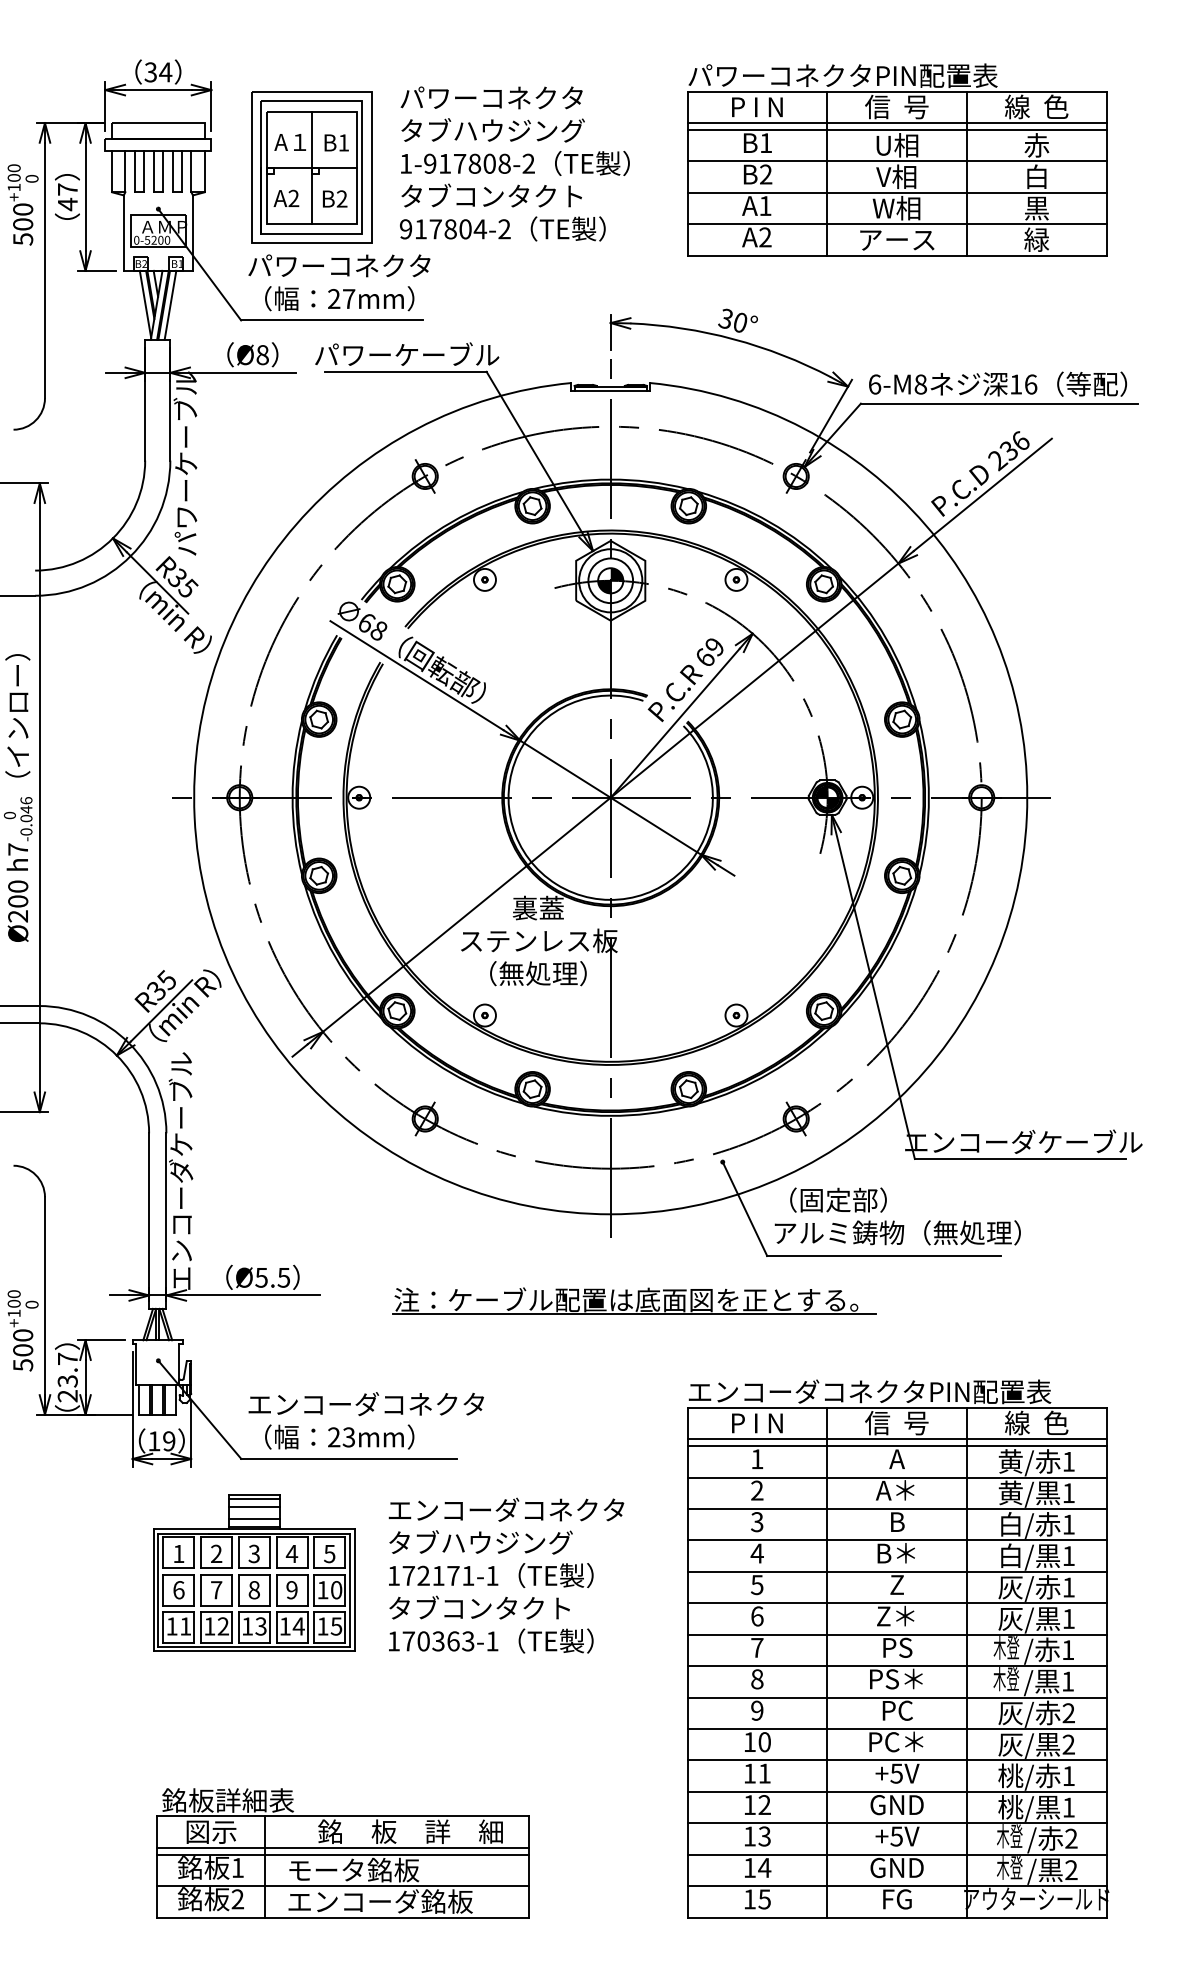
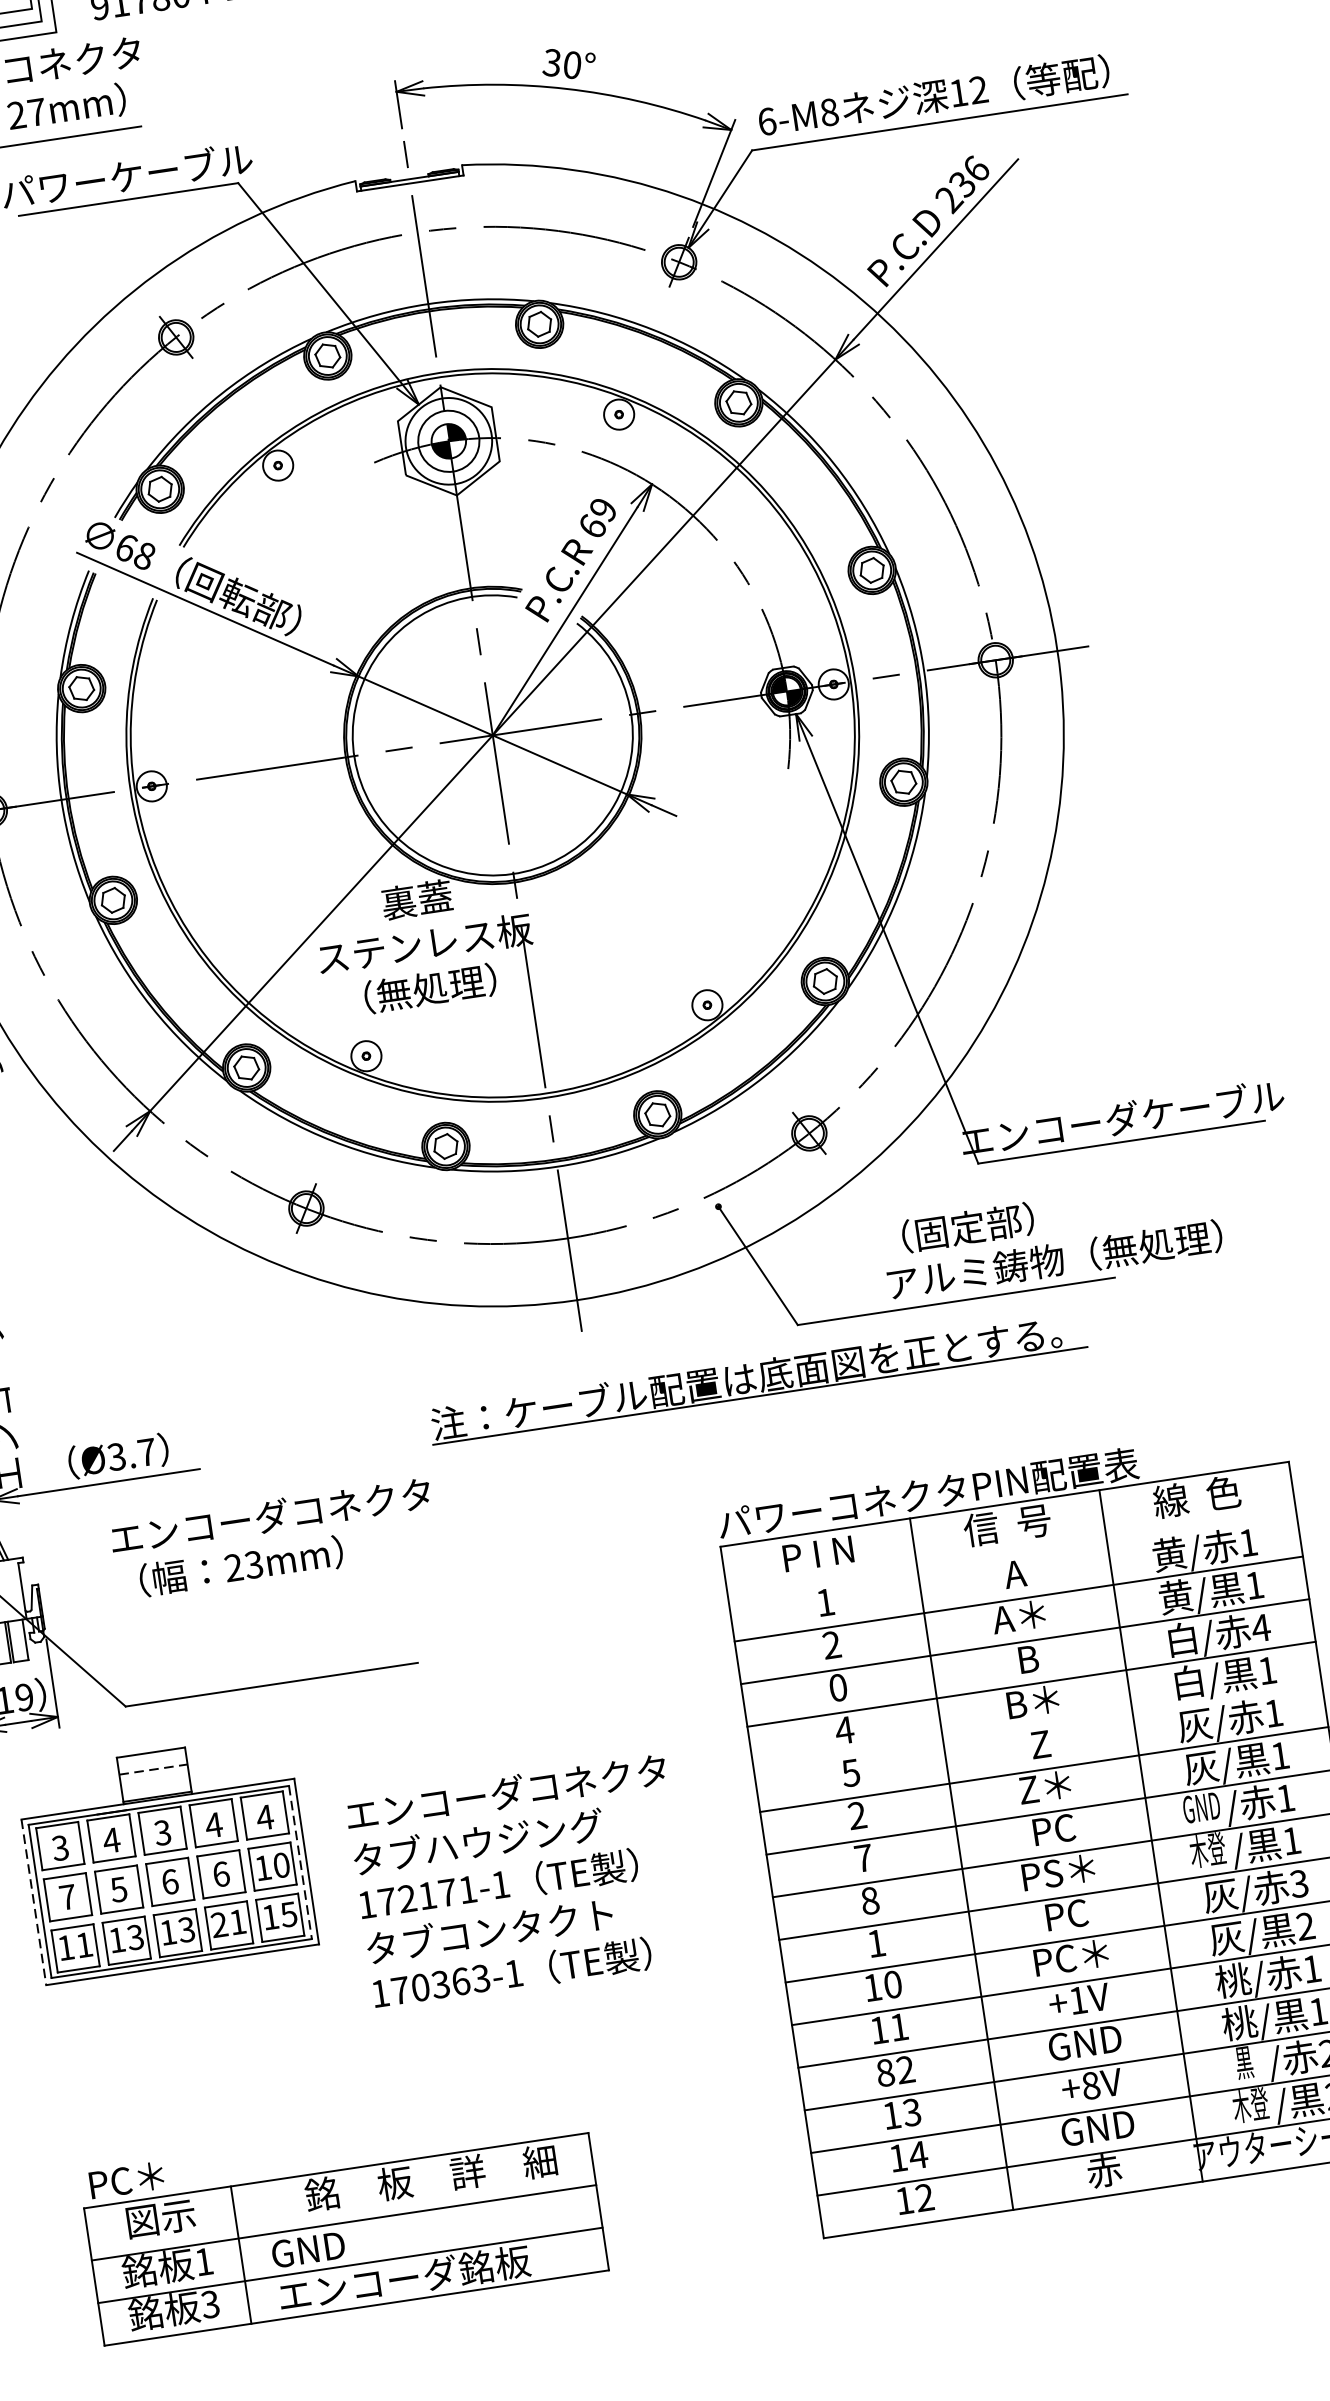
text: (1030, 384) -> (978, 90), 16 -> 12
text: (897, 1216) -> (1051, 1237), moved
text: (273, 1277) -> (132, 1454), Ø5.5 -> Ø3.7
part: (634, 1300) -> (757, 1377), moved
text: (869, 1391) -> (963, 1487), エンコーダコネクタPIN配置表 -> パワーコネクタPIN配置表
text: (365, 1420) -> (272, 1538), moved
line: (896, 1439) -> (1010, 1547), removed
line: (896, 1446) -> (1011, 1557), removed
line: (254, 1498) -> (151, 1757), removed
line: (254, 1507) -> (153, 1769), solid -> dashed
line: (254, 1518) -> (155, 1784), removed
text: (757, 1522) -> (838, 1688), 3 -> 0
text: (1068, 1524) -> (1260, 1627), 1 -> 4
text: (178, 1553) -> (59, 1847), 1 -> 3
text: (216, 1553) -> (111, 1839), 2 -> 4
text: (329, 1554) -> (264, 1818), 5 -> 4
line: (896, 1571) -> (1036, 1726), removed
text: (506, 1575) -> (519, 1881), moved
line: (153, 1590) -> (33, 1902), solid -> dashed
text: (178, 1590) -> (67, 1897), 6 -> 7
text: (216, 1590) -> (118, 1890), 7 -> 5
text: (254, 1590) -> (170, 1882), 8 -> 6
text: (291, 1590) -> (220, 1874), 9 -> 6
line: (350, 1590) -> (300, 1862), solid -> dashed
text: (757, 1616) -> (857, 1815), 6 -> 2
text: (222, 1626) -> (134, 1937), 12 -> 13
text: (291, 1626) -> (227, 1923), 14 -> 21
text: (897, 1647) -> (1053, 1829), PS -> PC
text: (1006, 1647) -> (1201, 1807), 木登 -> GND
text: (757, 1710) -> (876, 1943), 9 -> 1
text: (1068, 1713) -> (1298, 1884), 2 -> 3
text: (896, 1773) -> (1077, 2000), +5V -> +1V
text: (228, 1800) -> (177, 2172), 銘板詳細表 -> PC＊
text: (749, 1805) -> (885, 2073), 12 -> 82
text: (896, 1836) -> (1090, 2085), +5V -> +8V
text: (1009, 1836) -> (1243, 2062), 木登 -> 黒
line: (343, 1847) -> (343, 2212), removed
text: (353, 1869) -> (361, 2240), モータ銘板 -> GND
text: (237, 1899) -> (210, 2304), 2 -> 3
text: (764, 1899) -> (924, 2197), 15 -> 12
text: (897, 1899) -> (1104, 2171), FG -> 赤

